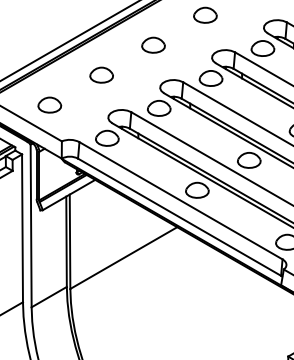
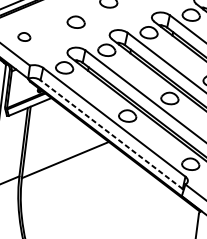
part: (101, 74) -> (76, 21), moved
part: (49, 104) -> (24, 36), size x0.7
line: (179, 216) -> (111, 134), solid -> dashed

